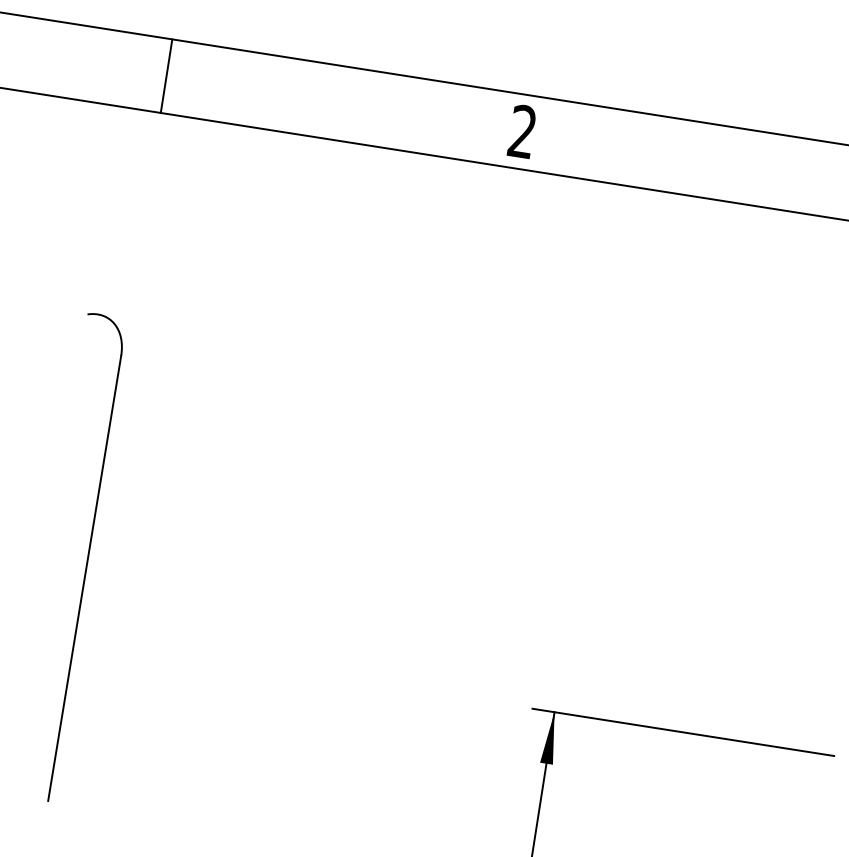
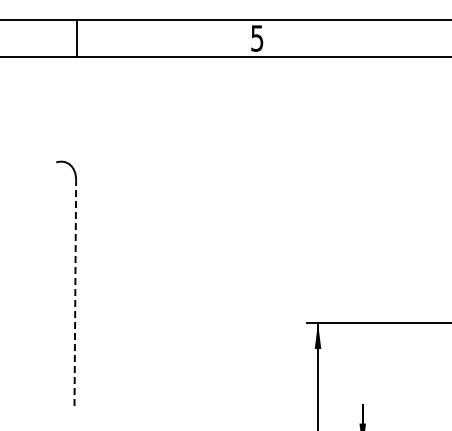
text: (523, 131) -> (257, 38), 2 -> 5
line: (84, 579) -> (75, 293), solid -> dashed

